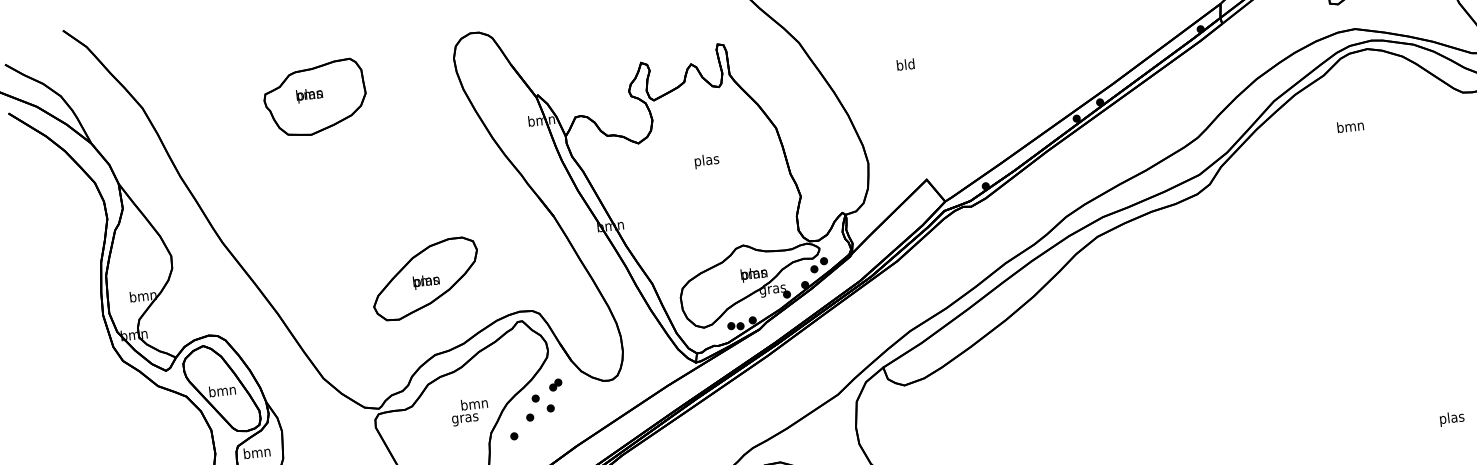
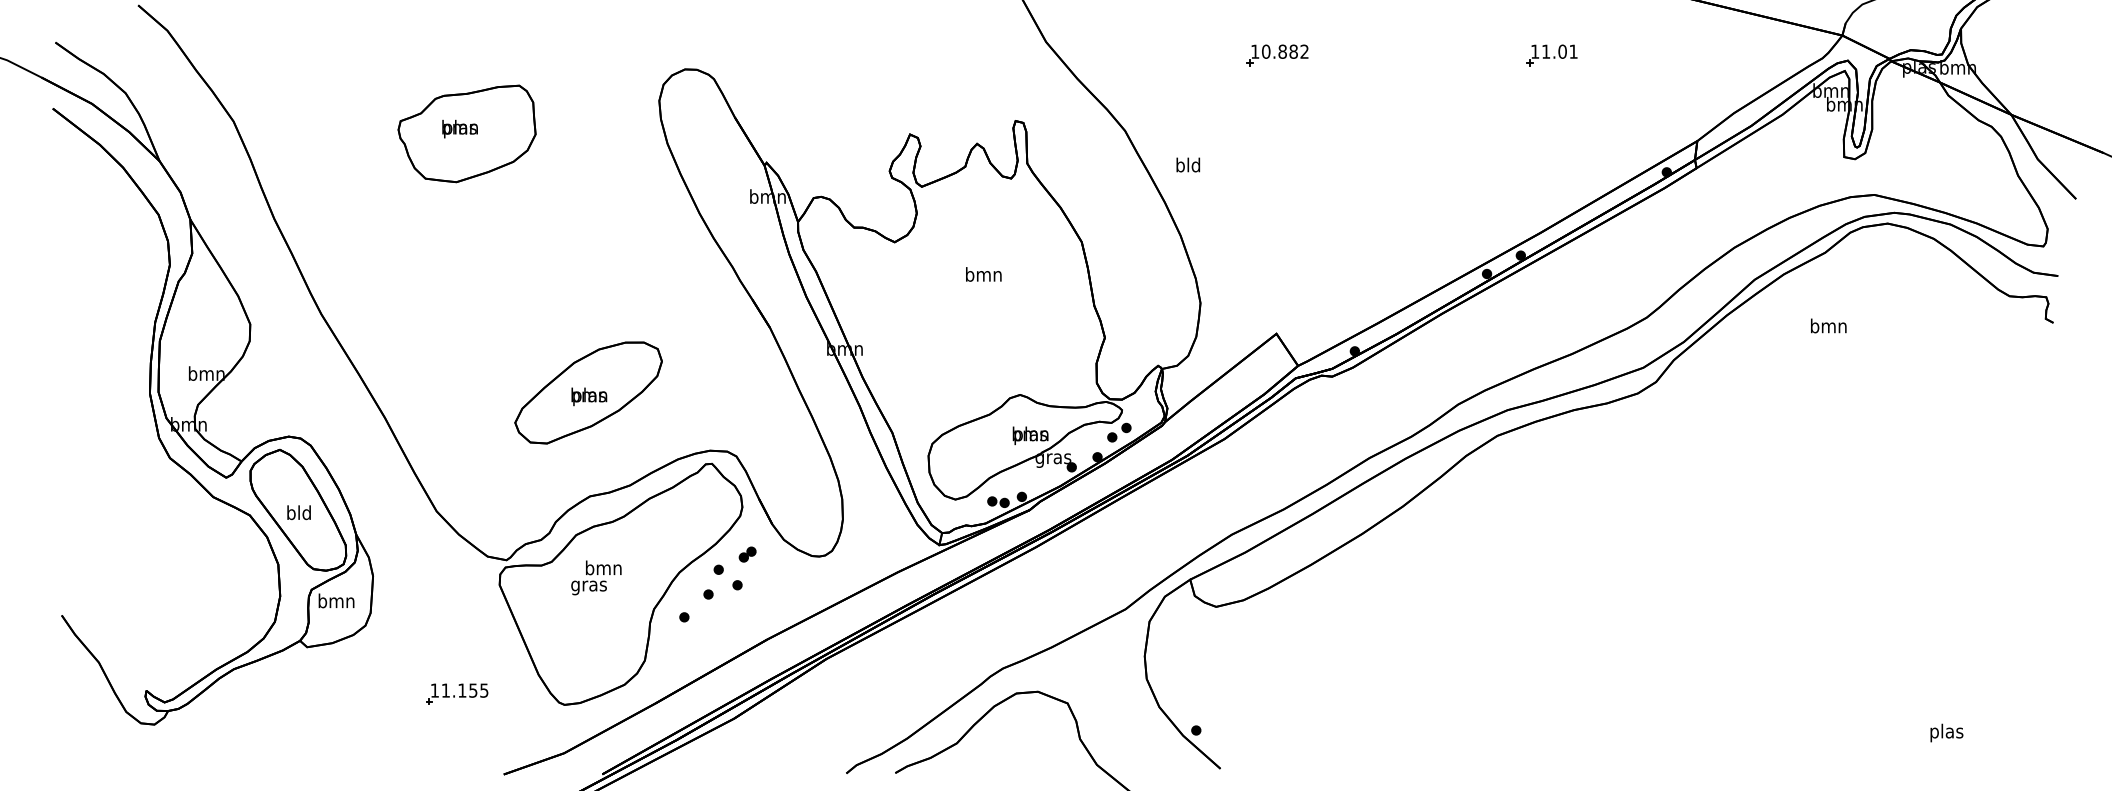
text: (905, 64) -> (1188, 164), moved
text: (1350, 126) -> (1828, 325), moved
text: (706, 161) -> (983, 276), plas -> bmn
text: (222, 390) -> (298, 512), bmn -> bld
text: (469, 411) -> (596, 577), moved

